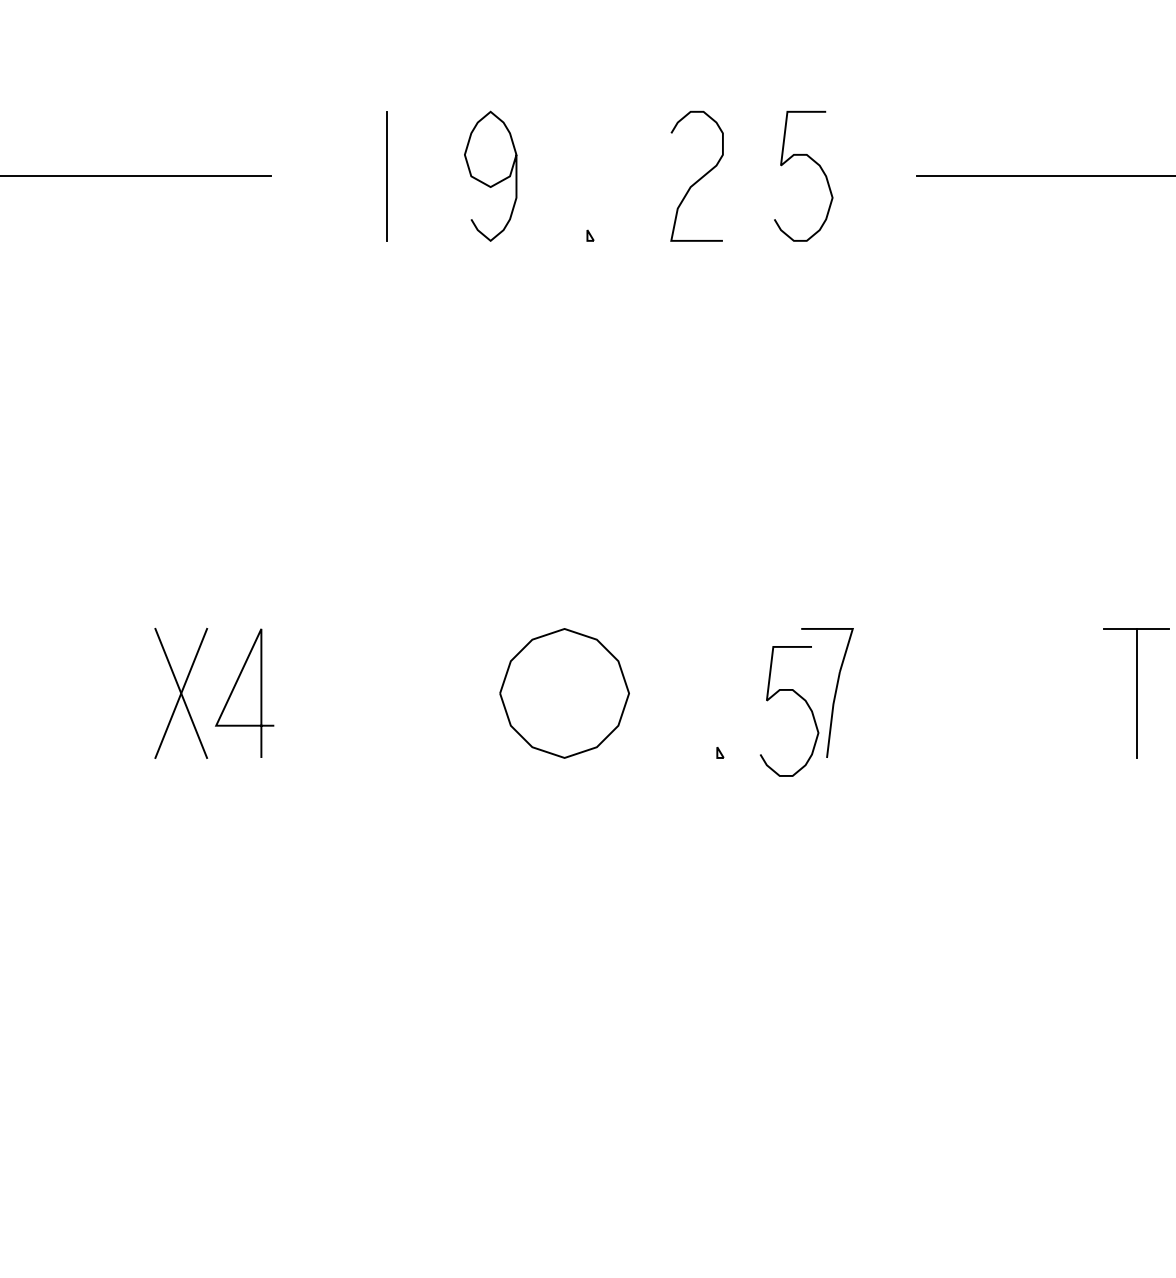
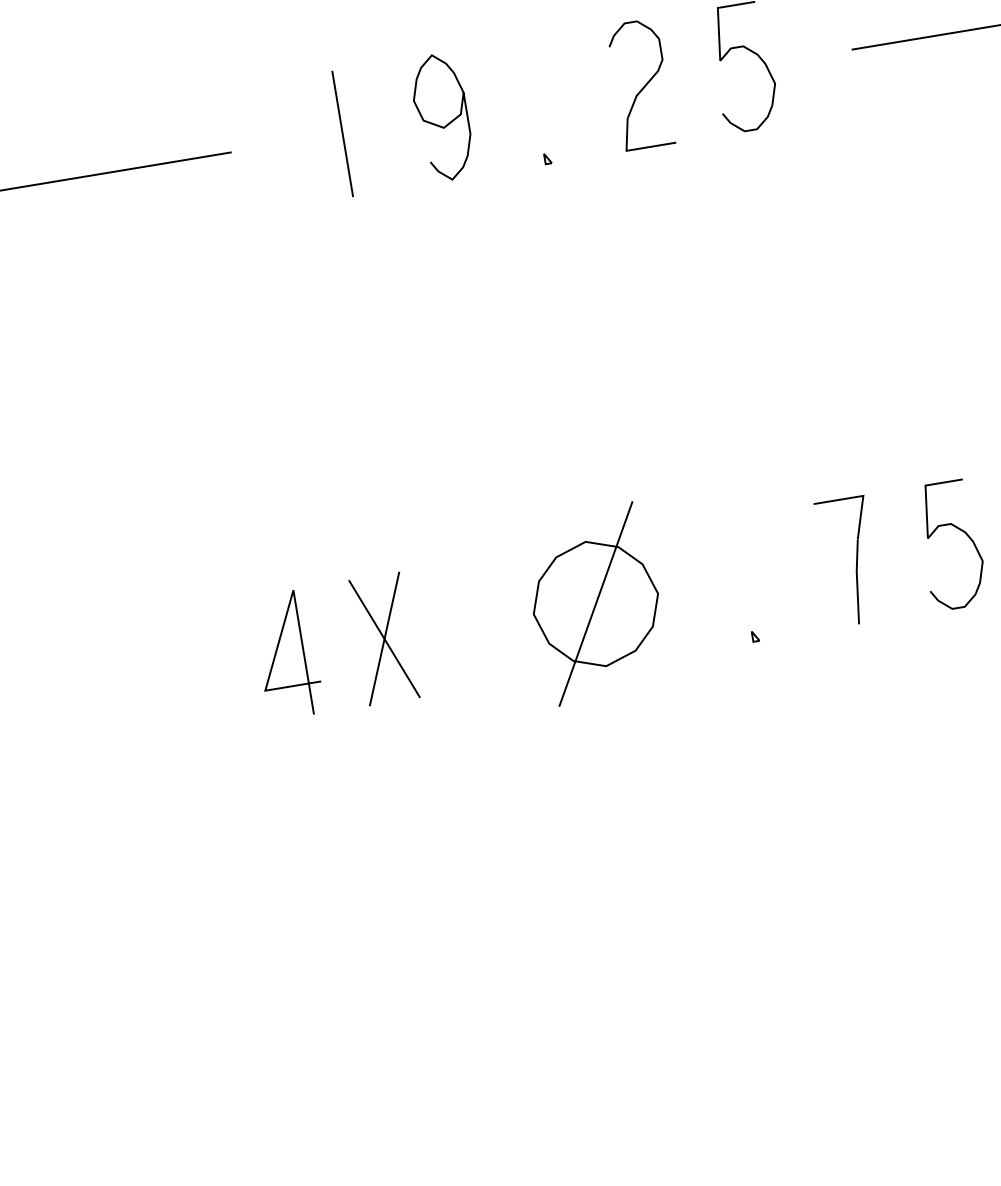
part: (181, 692) -> (384, 638), moved
line: (564, 693) -> (595, 604), added
curve: (798, 696) -> (957, 529), moved

